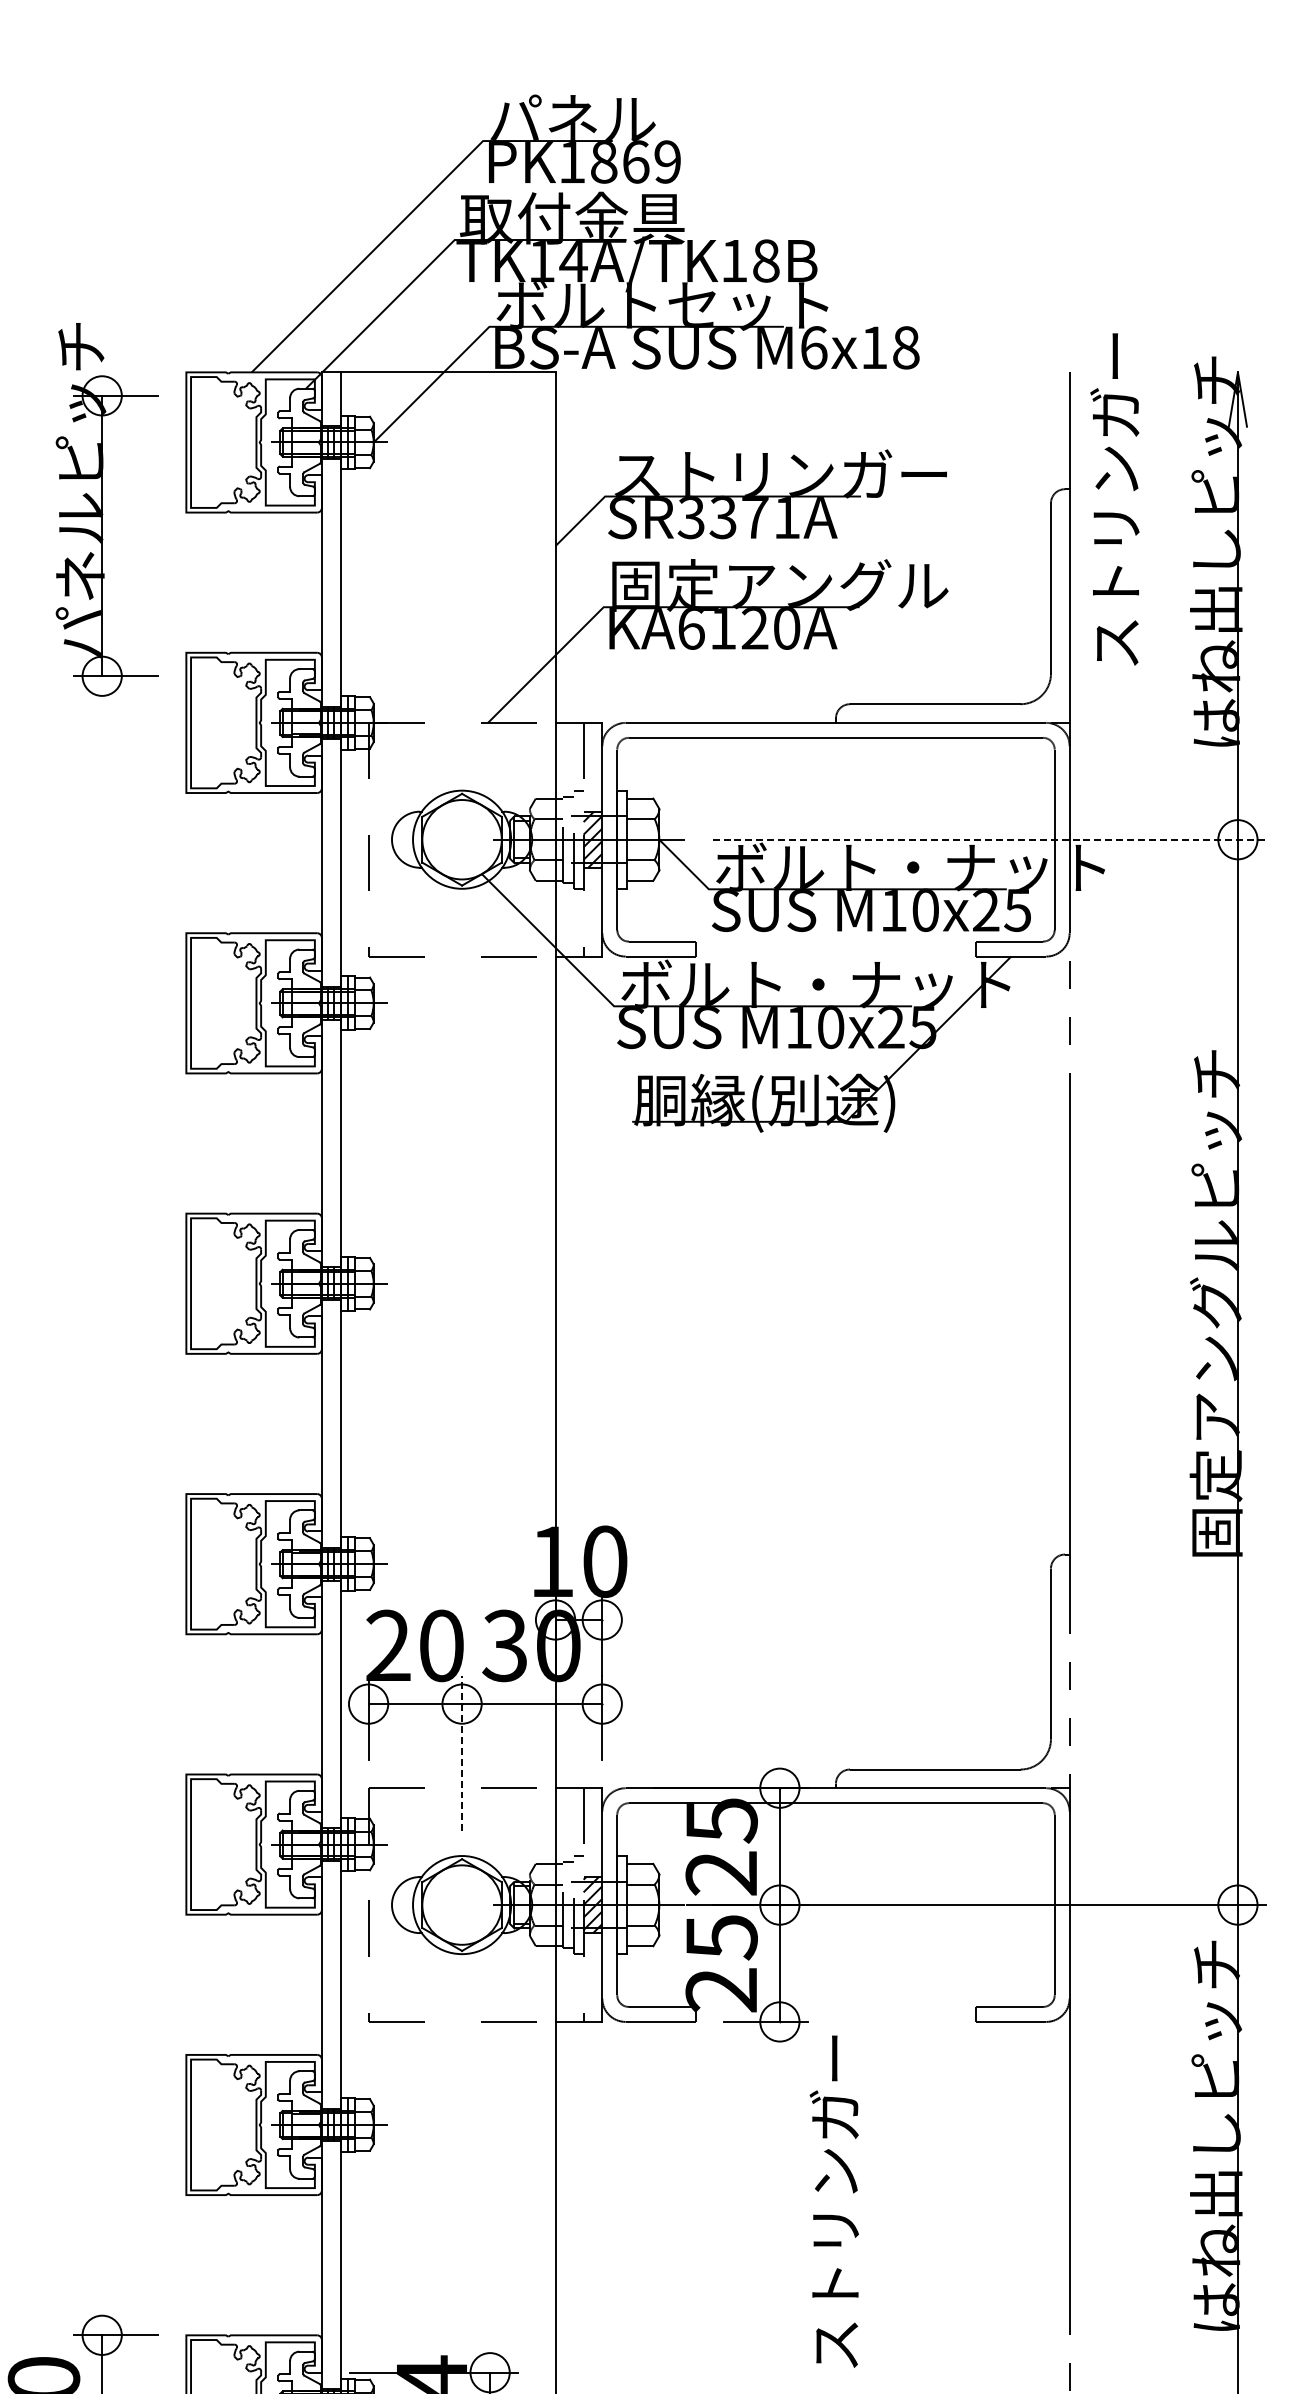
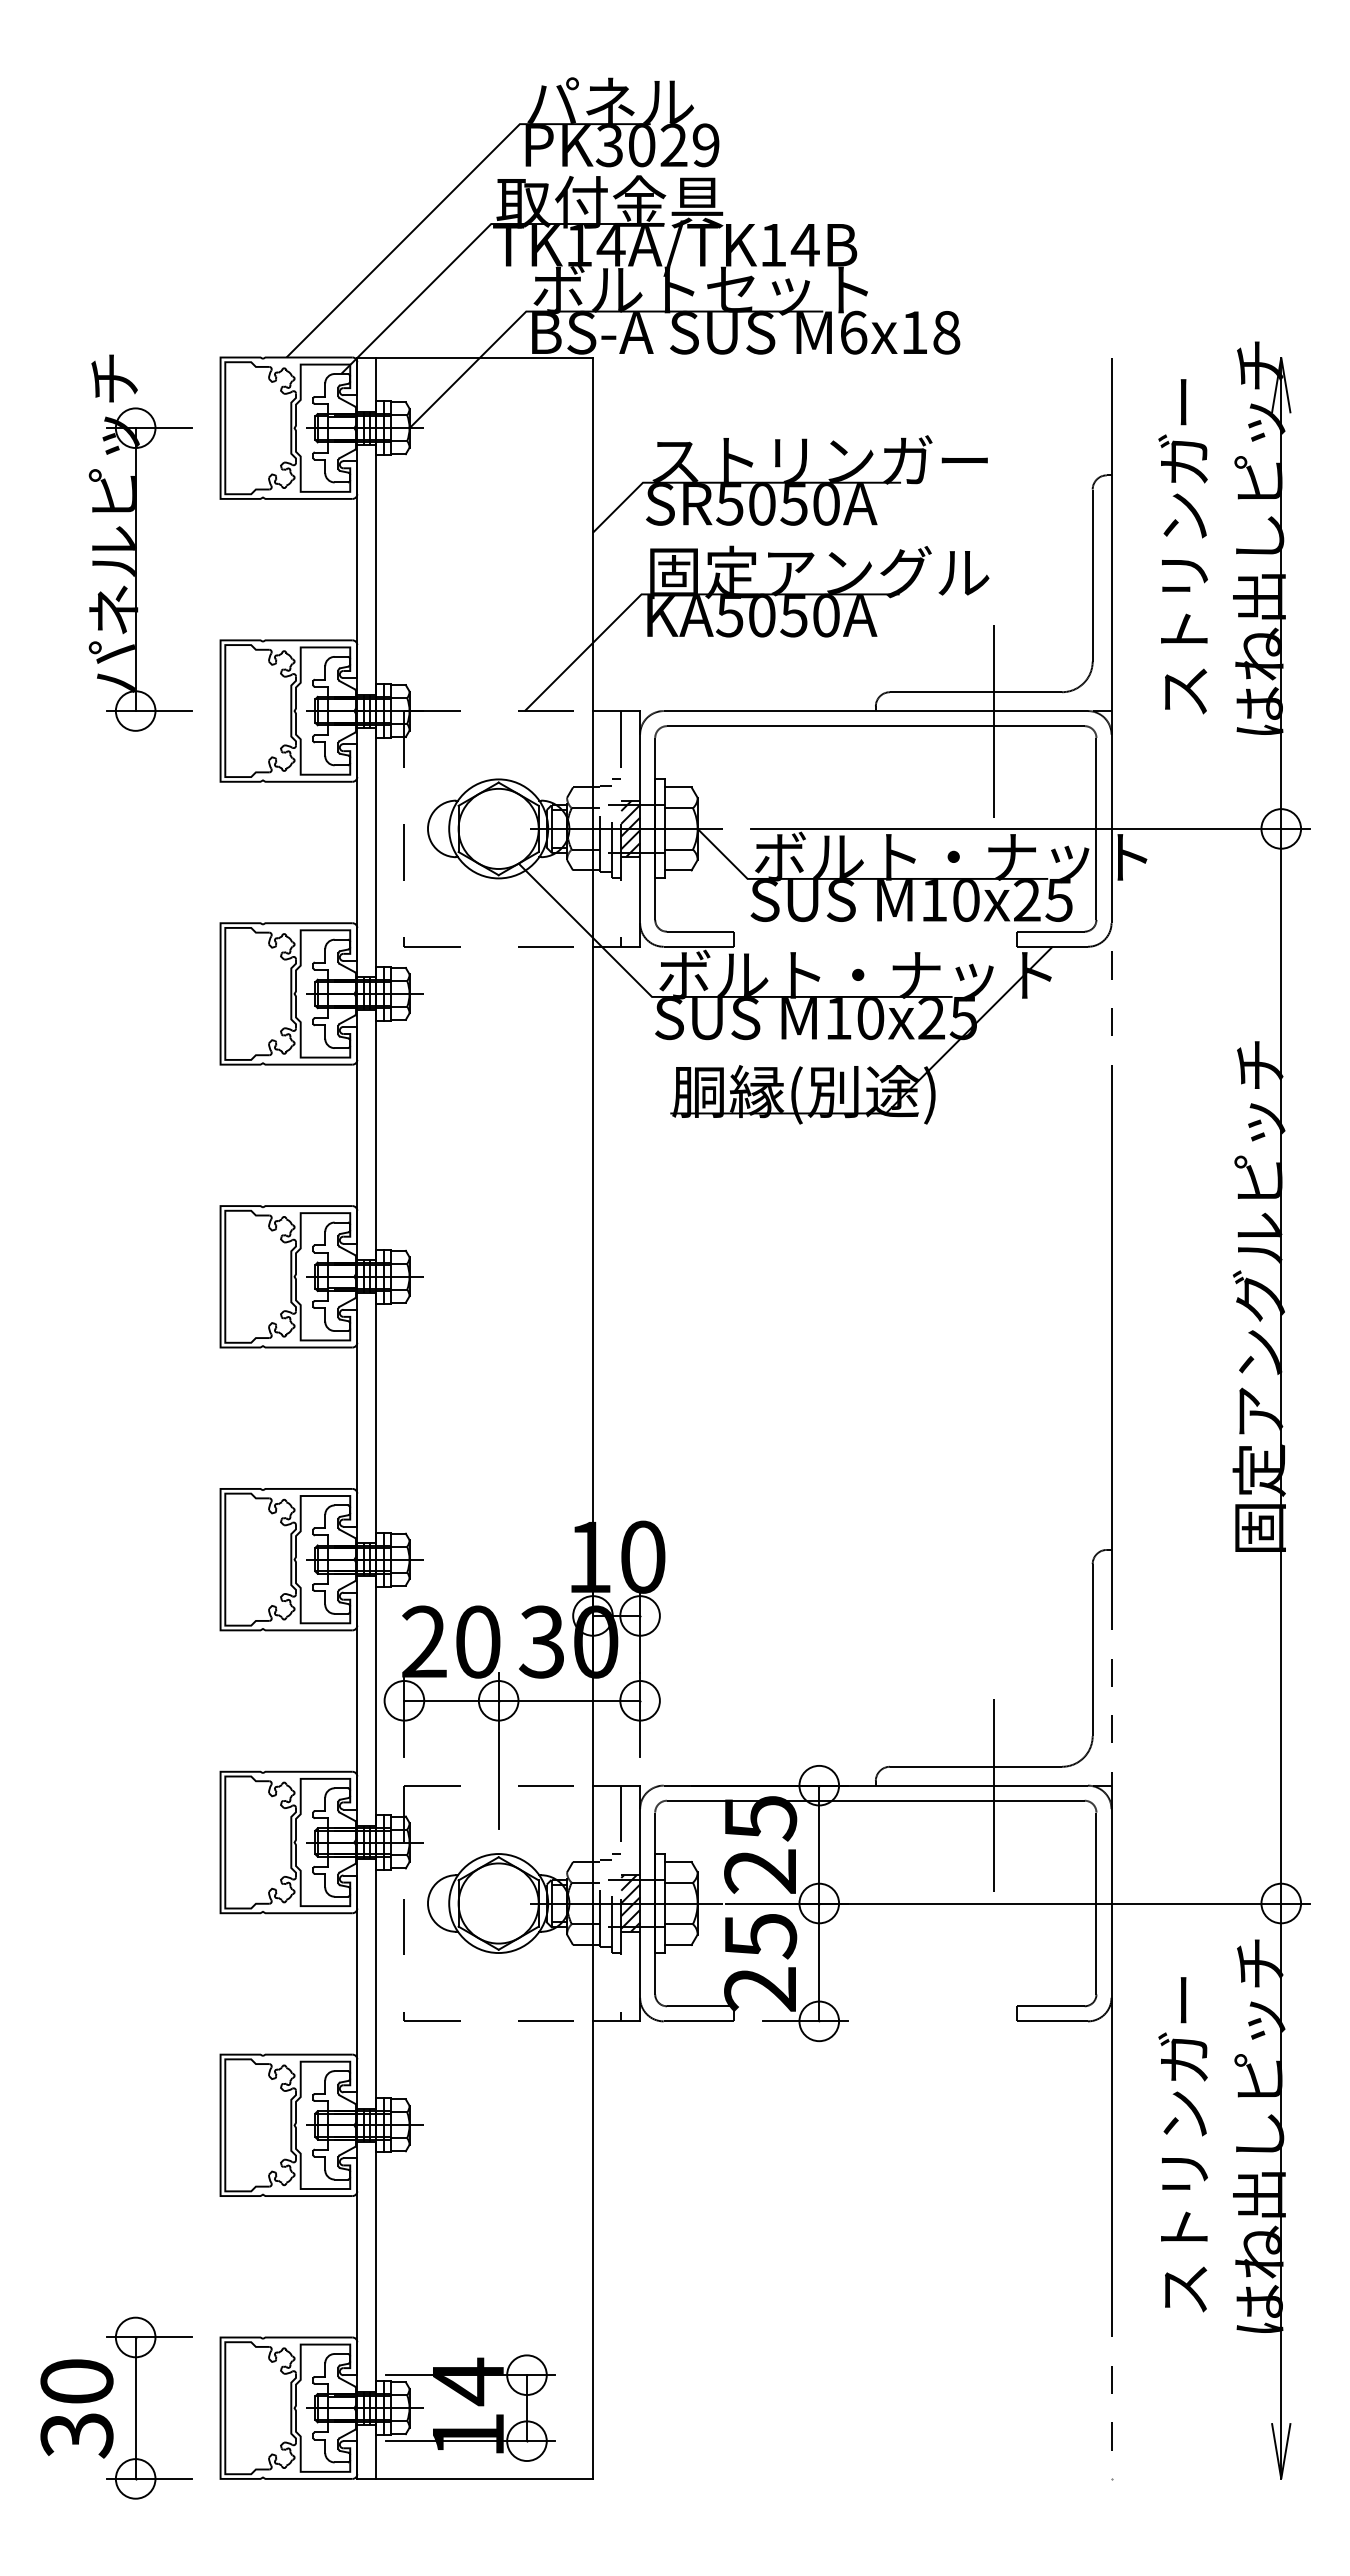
text: (603, 162) -> (641, 145), PK1869 -> PK3029
text: (765, 261) -> (804, 245), TK14A/TK18B -> TK14A/TK14B
text: (1114, 499) -> (1182, 546), moved
part: (106, 509) -> (140, 542), moved
text: (738, 518) -> (777, 504), SR3371A -> SR5050A
text: (722, 628) -> (761, 615), KA6120A -> KA5050A
line: (952, 732) -> (993, 720), added
line: (990, 839) -> (1031, 828), dashed -> solid
line: (461, 1753) -> (498, 1750), dashed -> solid
line: (952, 1797) -> (993, 1795), added
text: (833, 2201) -> (1182, 2144), moved

